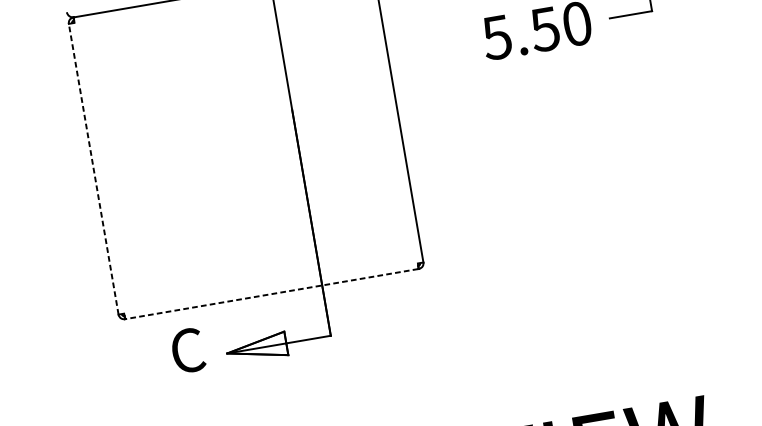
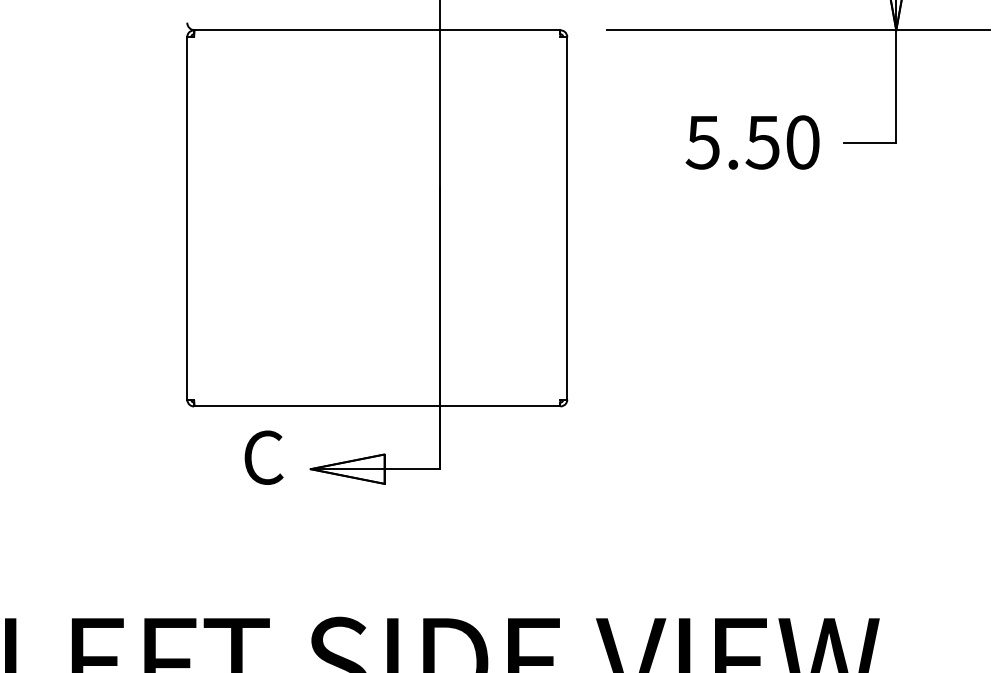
line: (93, 168) -> (187, 217), dashed -> solid
line: (271, 294) -> (376, 406), dashed -> solid

